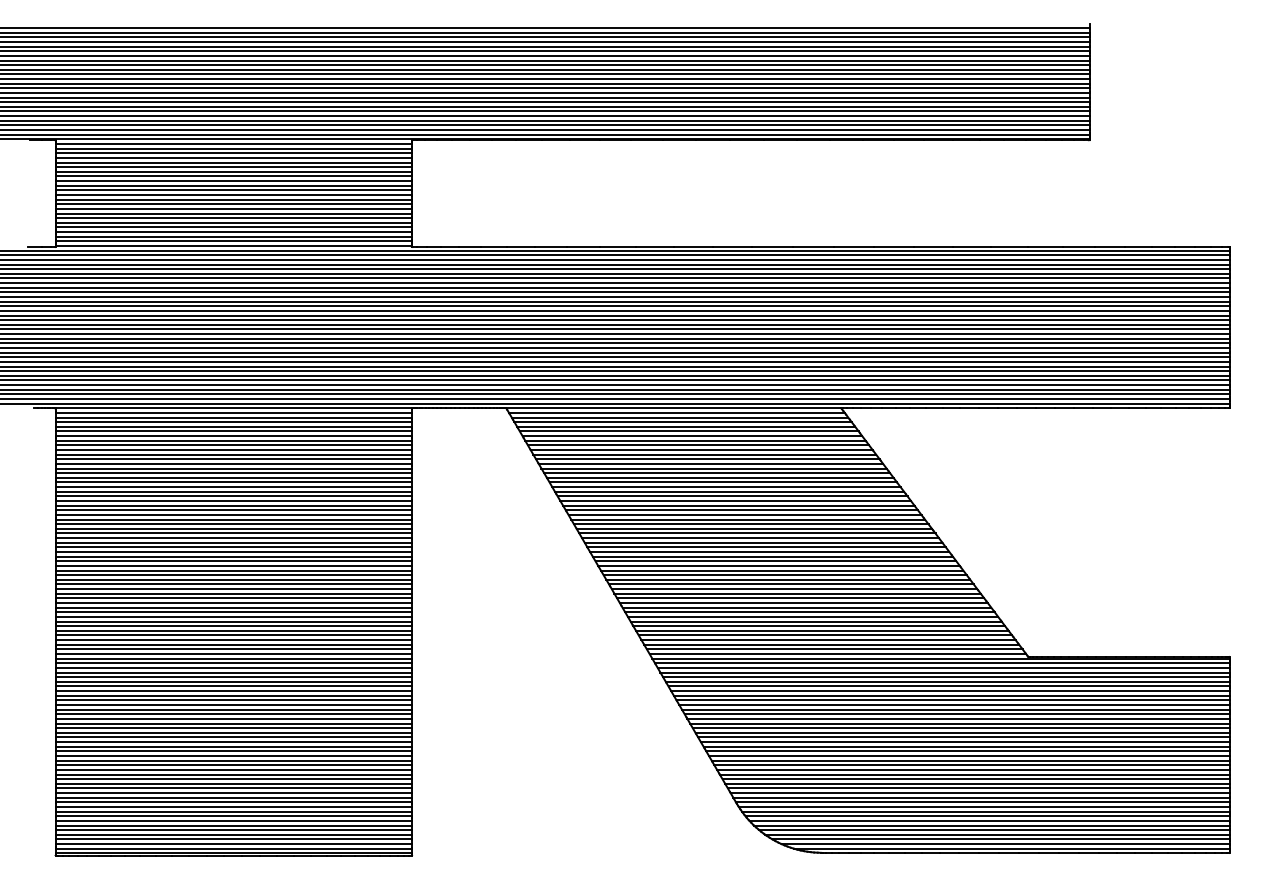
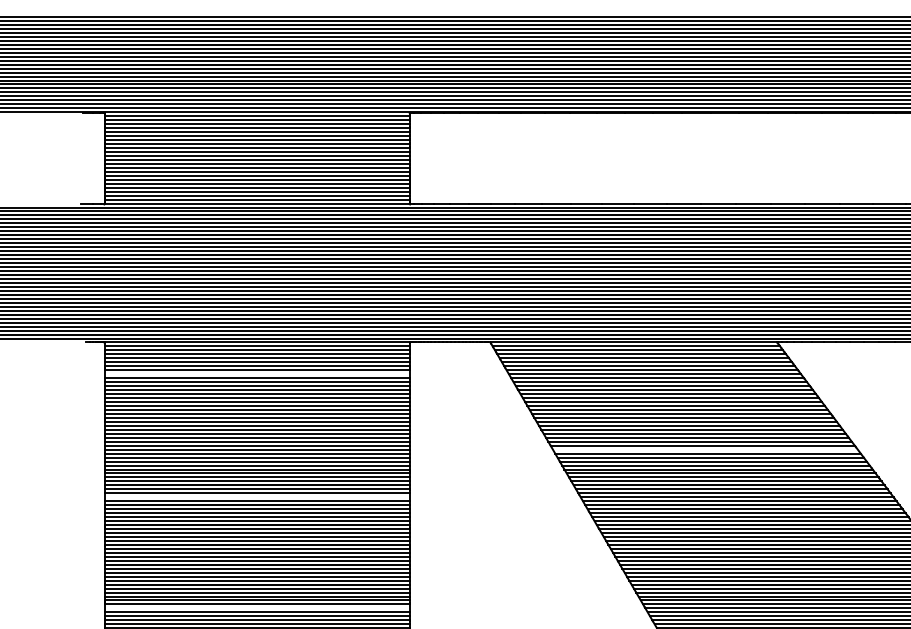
line: (233, 445) -> (256, 374), removed
line: (757, 533) -> (705, 449), removed
line: (233, 589) -> (256, 497), removed
line: (233, 718) -> (256, 608), removed

